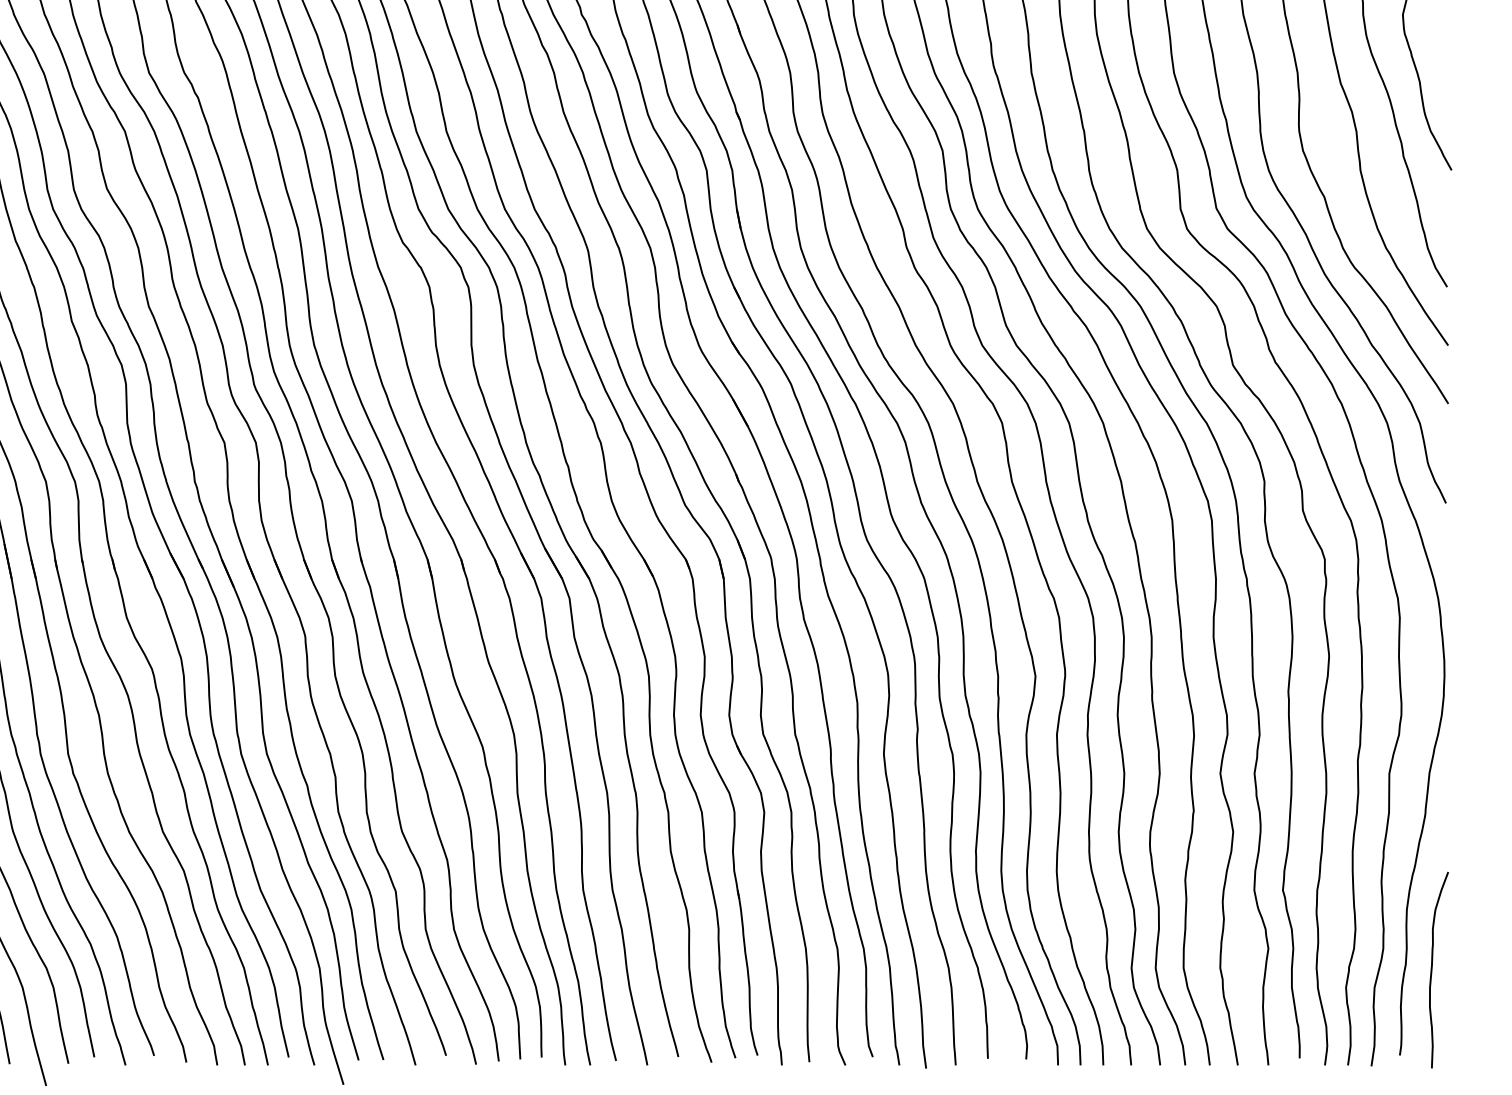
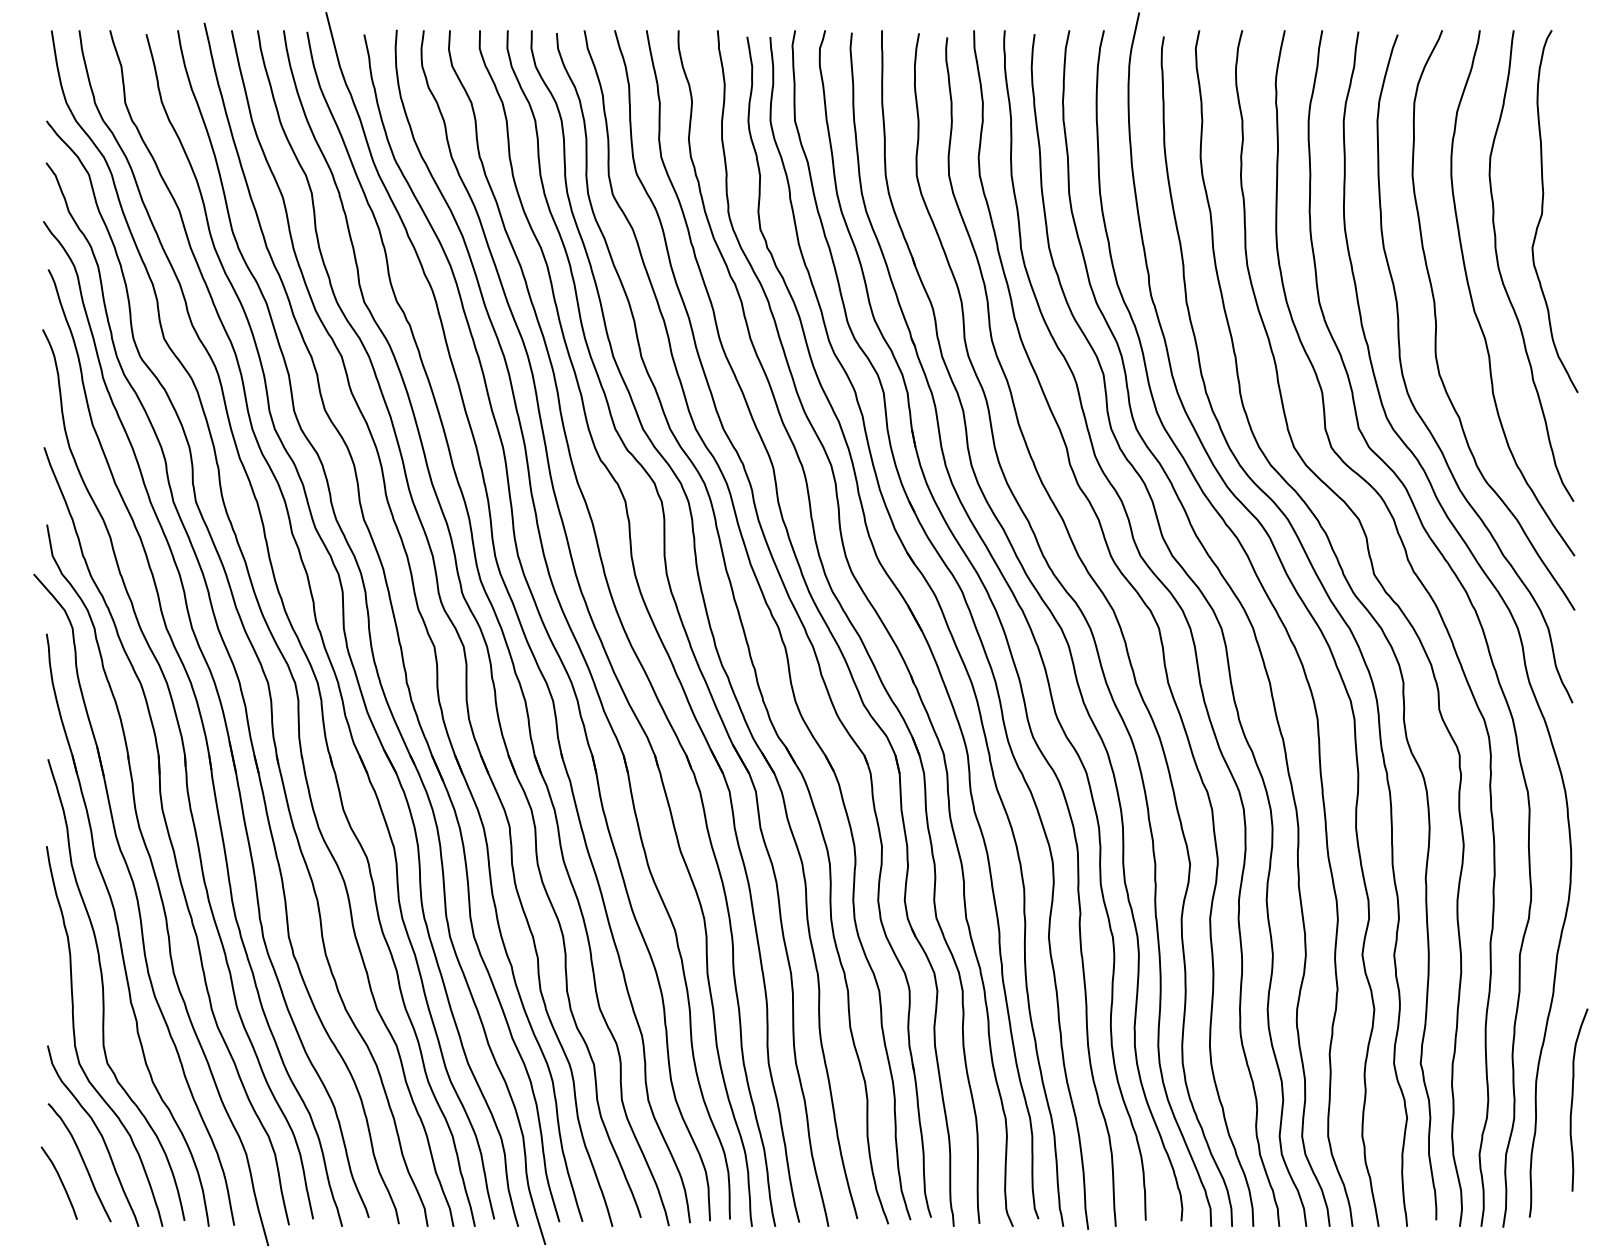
curve: (1432, 969) -> (1573, 1099), moved

